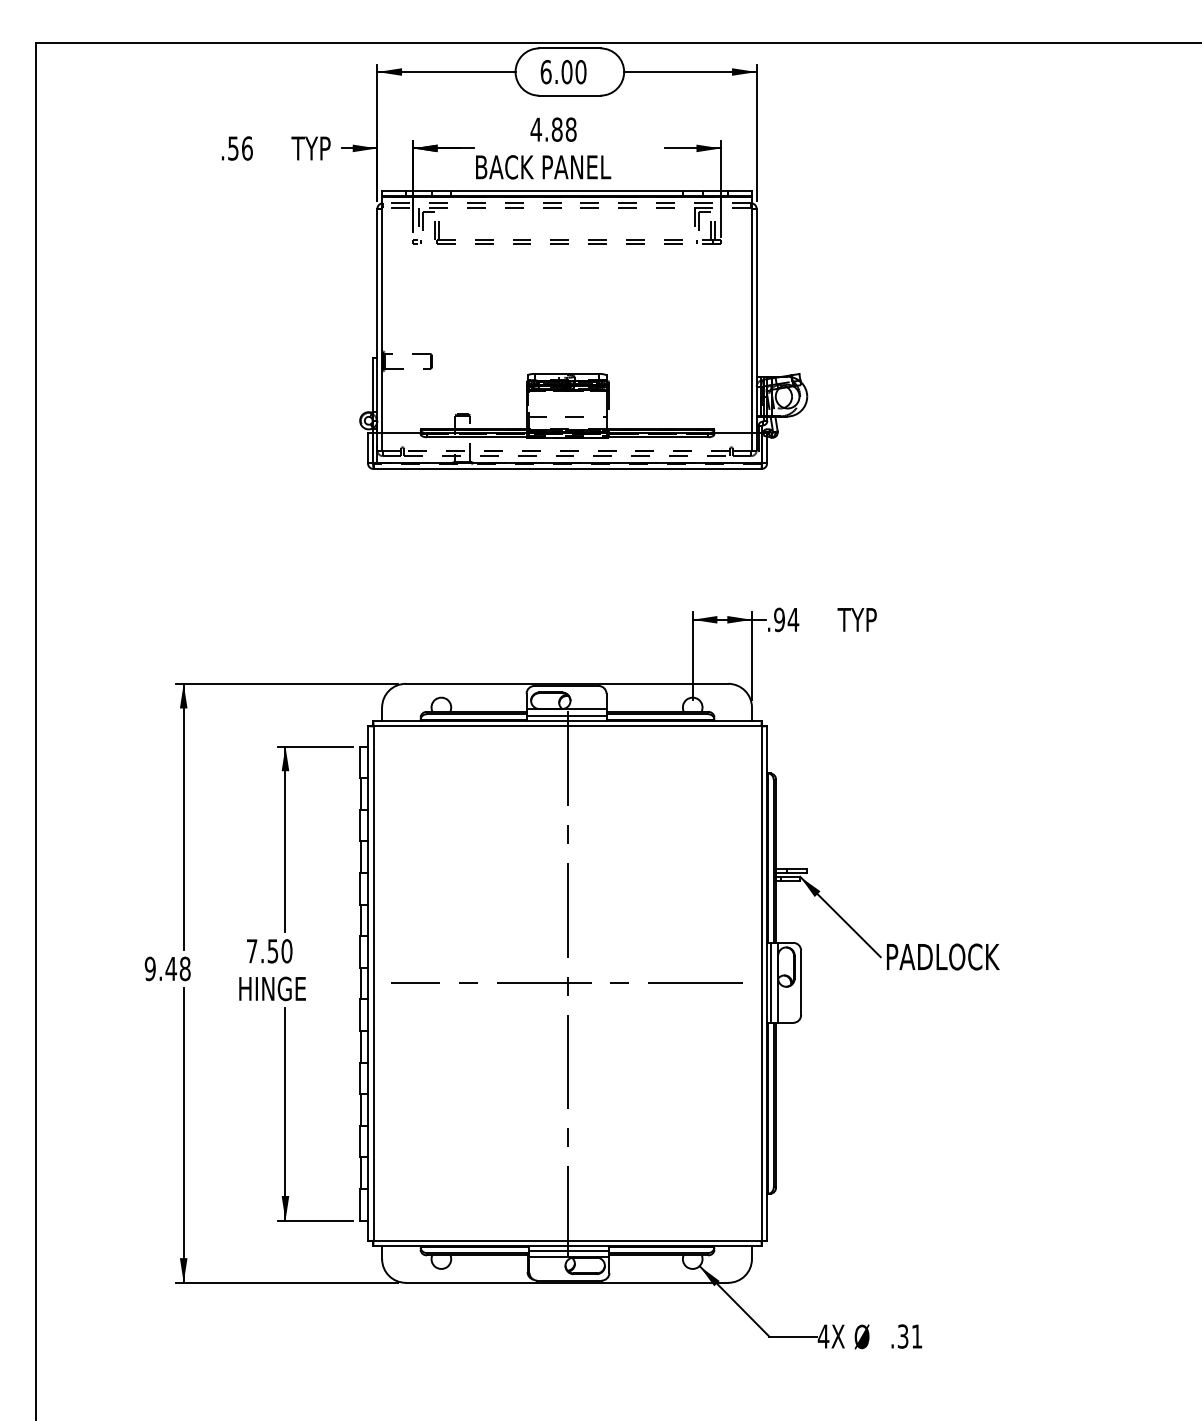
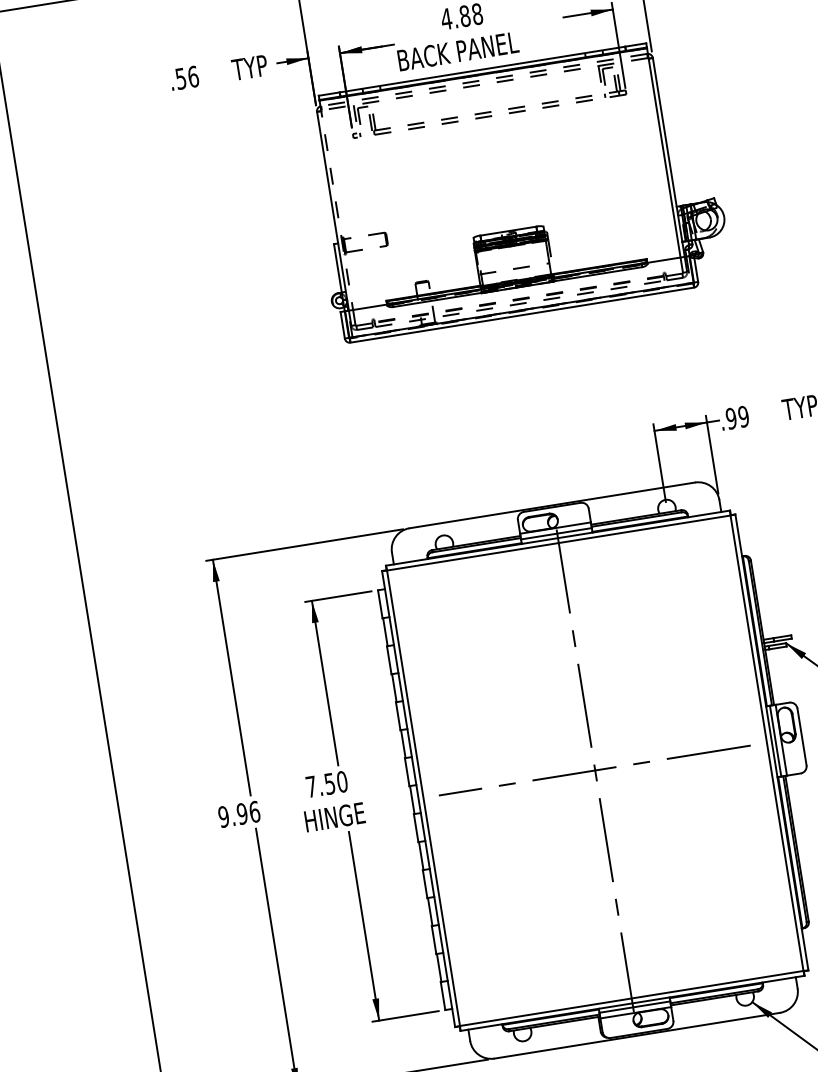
line: (382, 315) -> (336, 205), solid -> dashed
text: (793, 619) -> (743, 416), .94 -> .99
text: (177, 968) -> (247, 812), 9.48 -> 9.96

